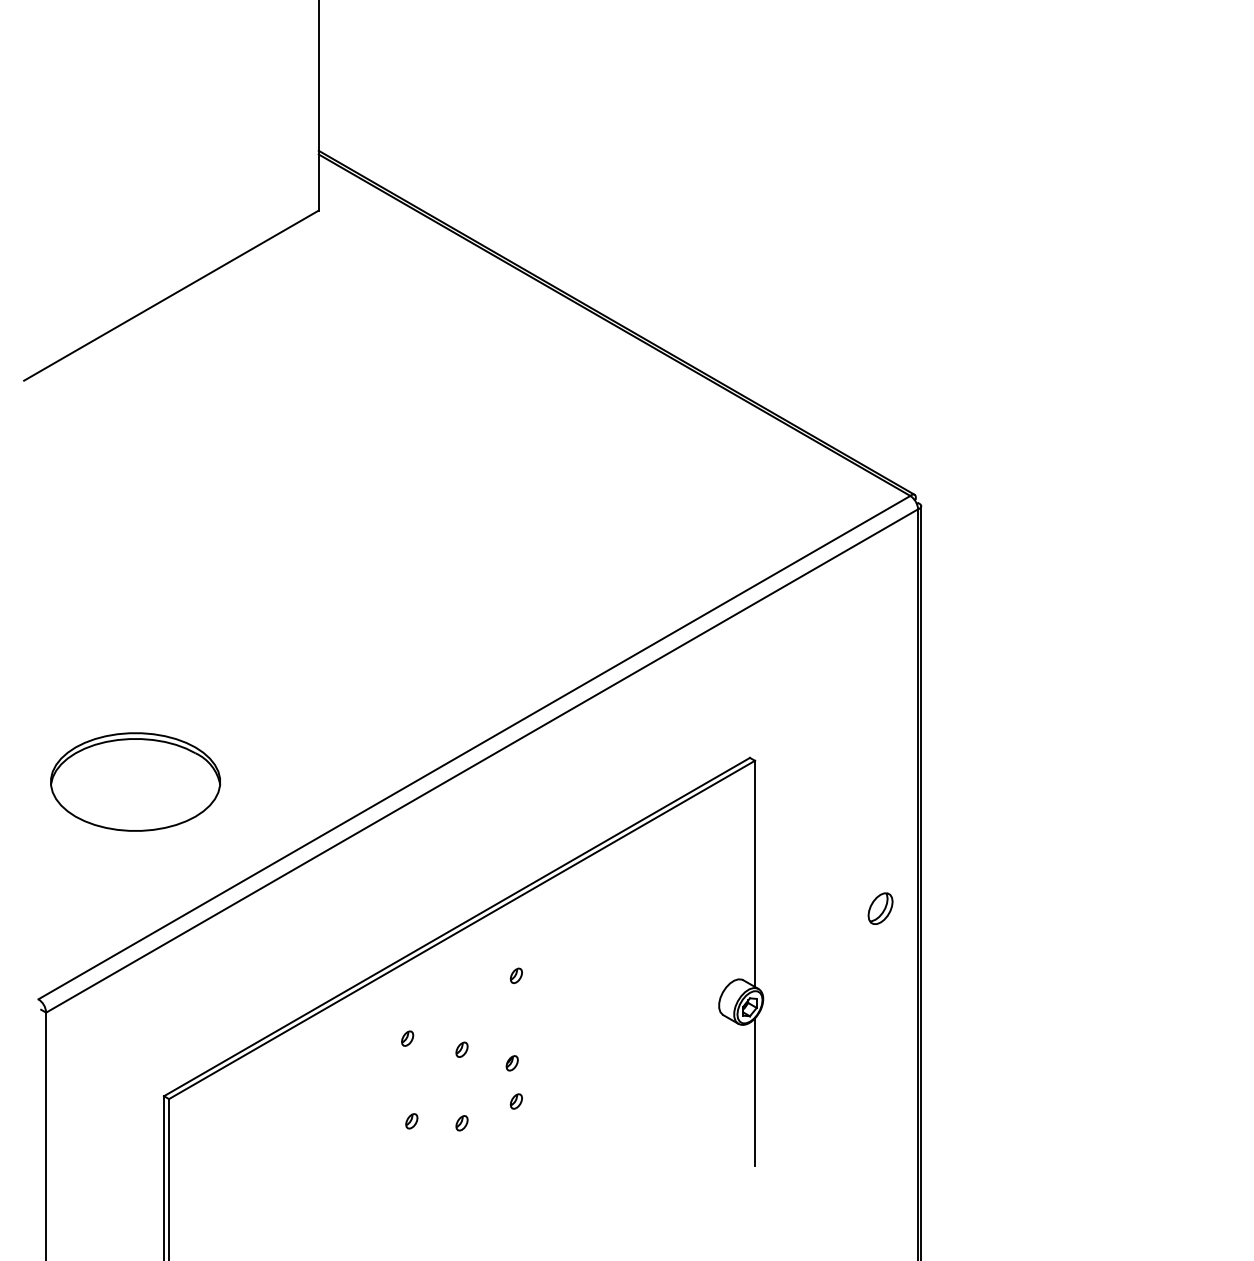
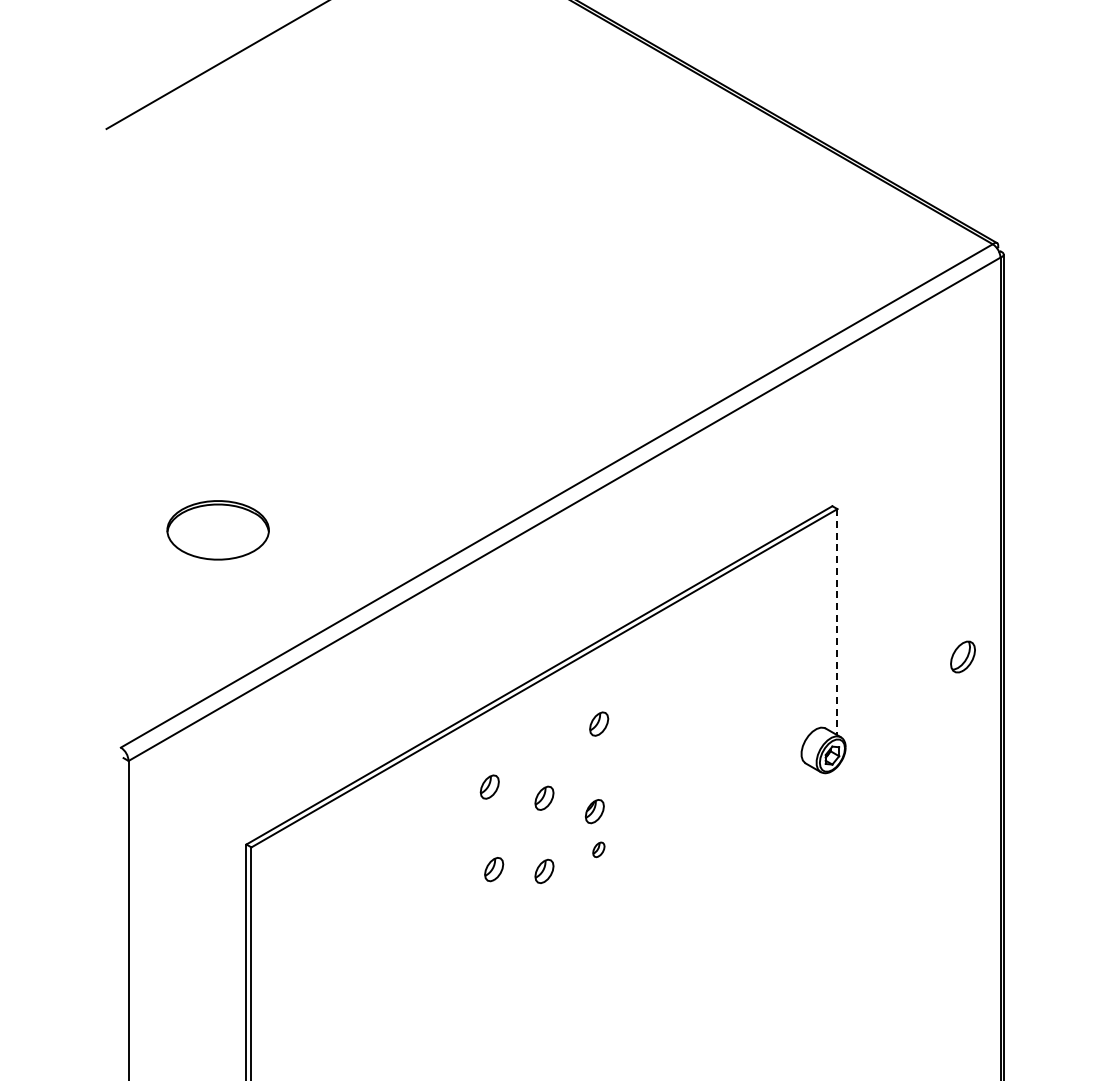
part: (135, 781) -> (217, 529), size x0.6
line: (755, 874) -> (837, 622), solid -> dashed
part: (515, 975) -> (597, 723), size x1.6
part: (407, 1038) -> (489, 786), size x1.6
part: (461, 1049) -> (543, 797), size x1.6
part: (511, 1063) -> (593, 811), size x1.6
line: (755, 1091) -> (837, 839), removed
part: (411, 1121) -> (493, 869), size x1.6
part: (461, 1123) -> (543, 871), size x1.6

